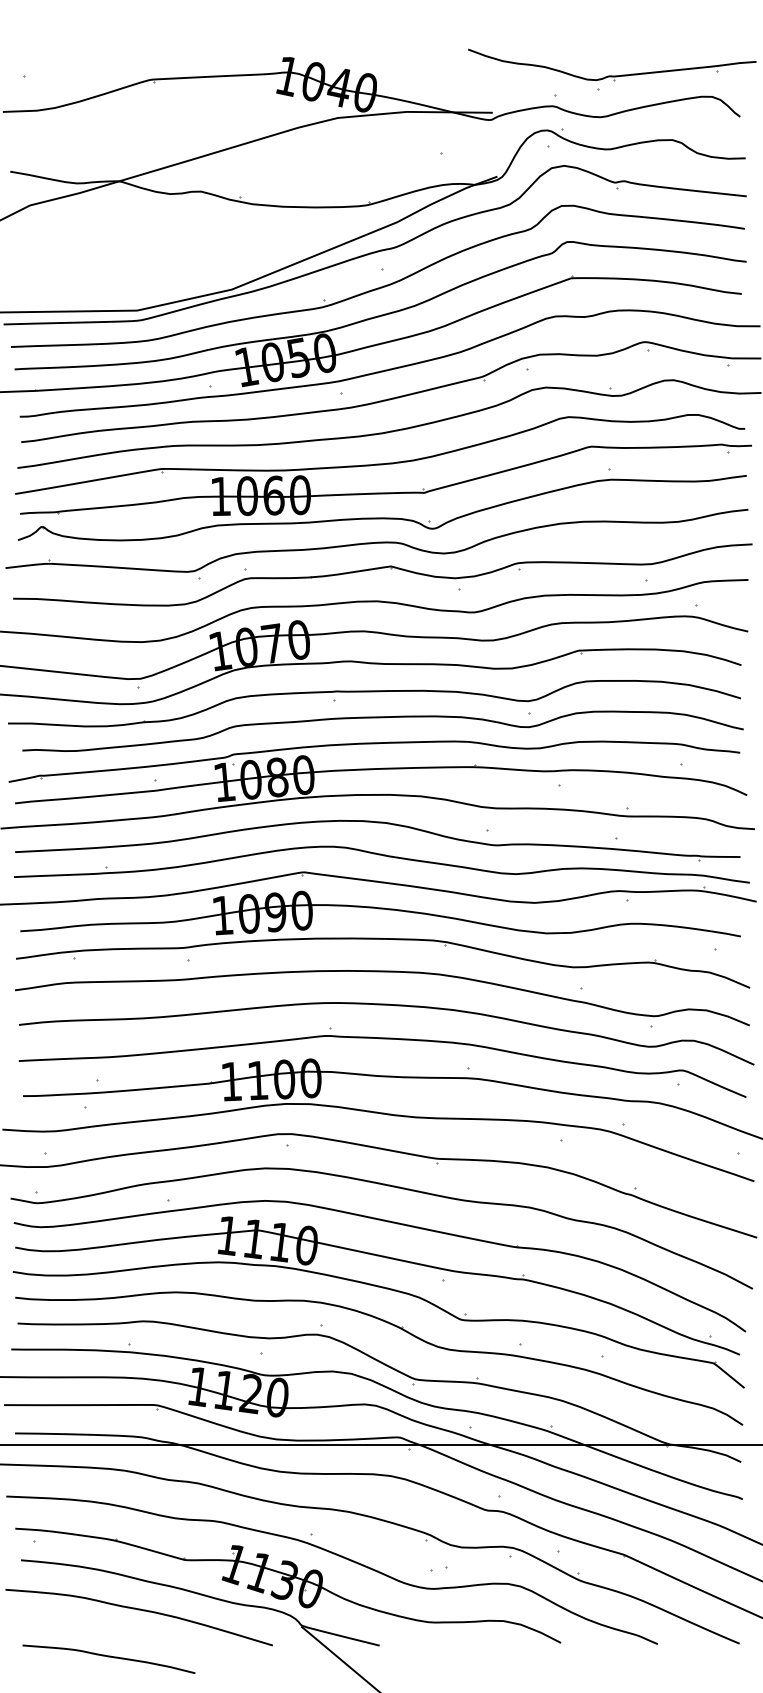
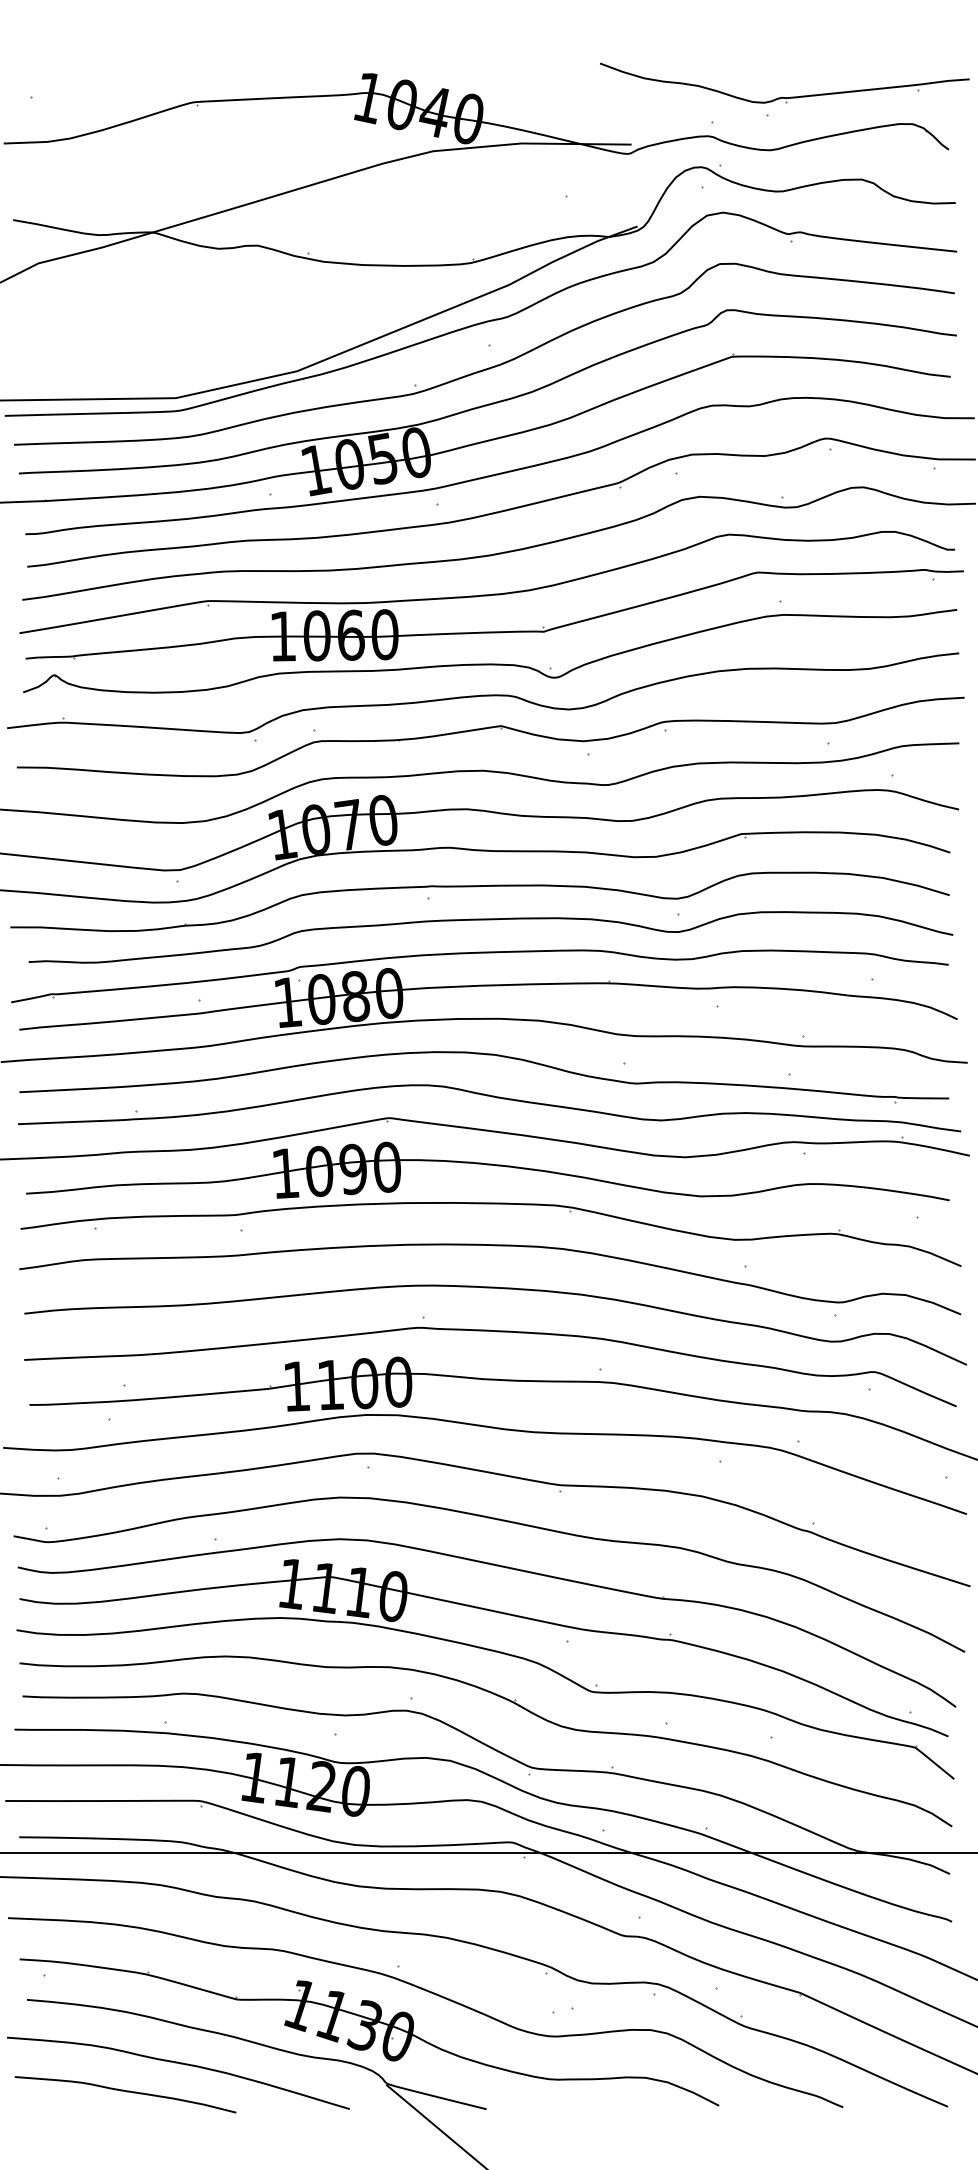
curve: (108, 1657) -> (124, 2092), moved

